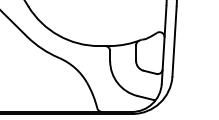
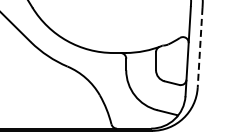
line: (174, 42) -> (200, 48), solid -> dashed

